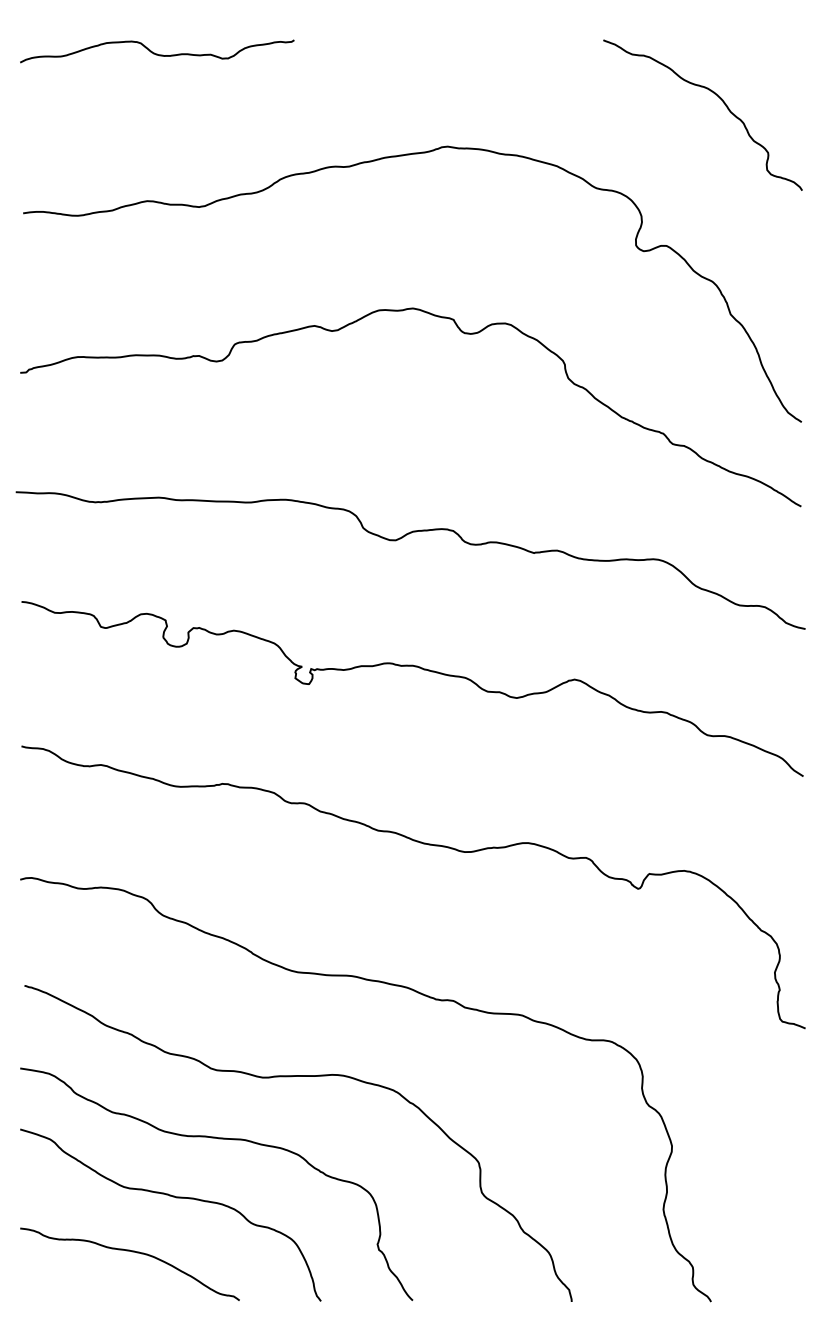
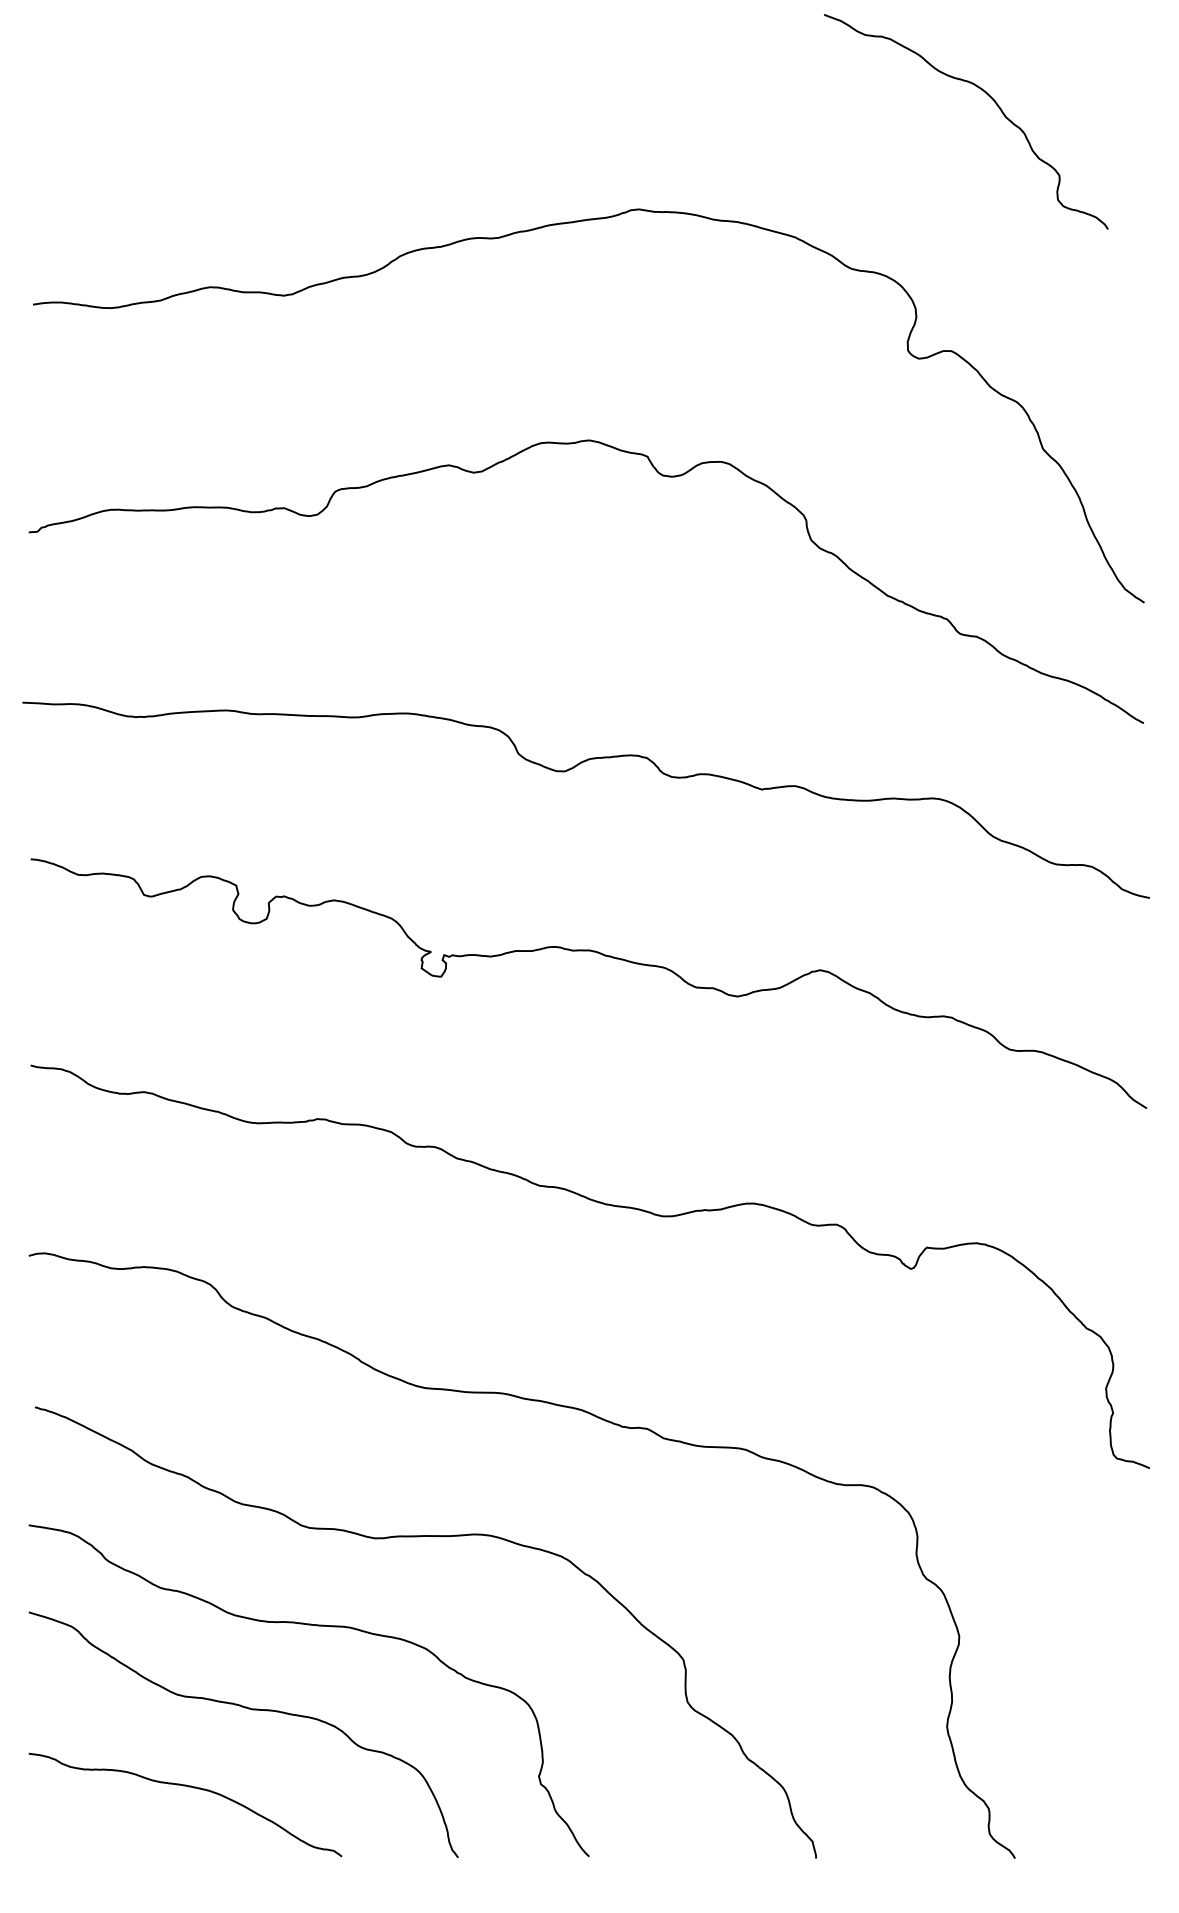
curve: (157, 53) -> (224, 76), removed
curve: (714, 94) -> (982, 92), moved

